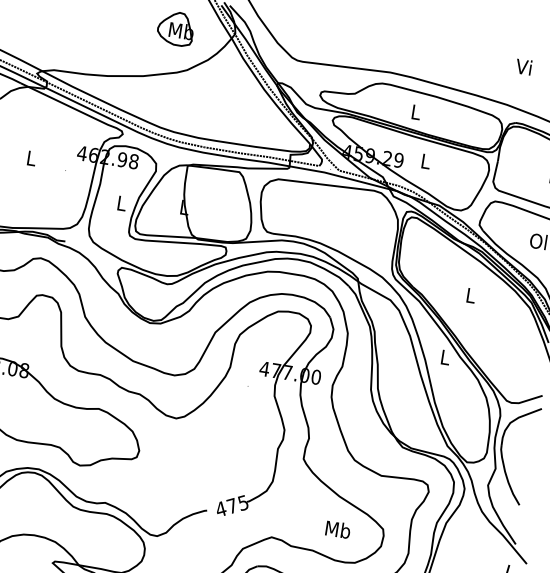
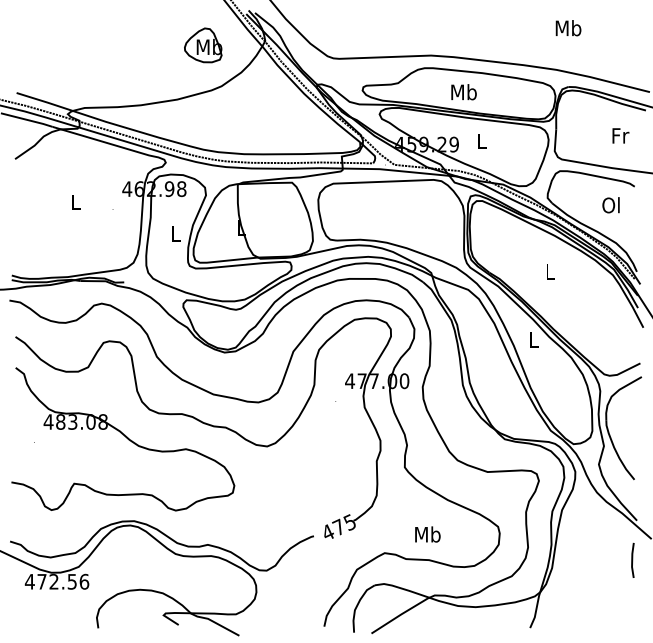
text: (524, 67) -> (568, 28), Vi -> Mb
text: (415, 112) -> (463, 92), L -> Mb
text: (337, 529) -> (427, 534), moved

